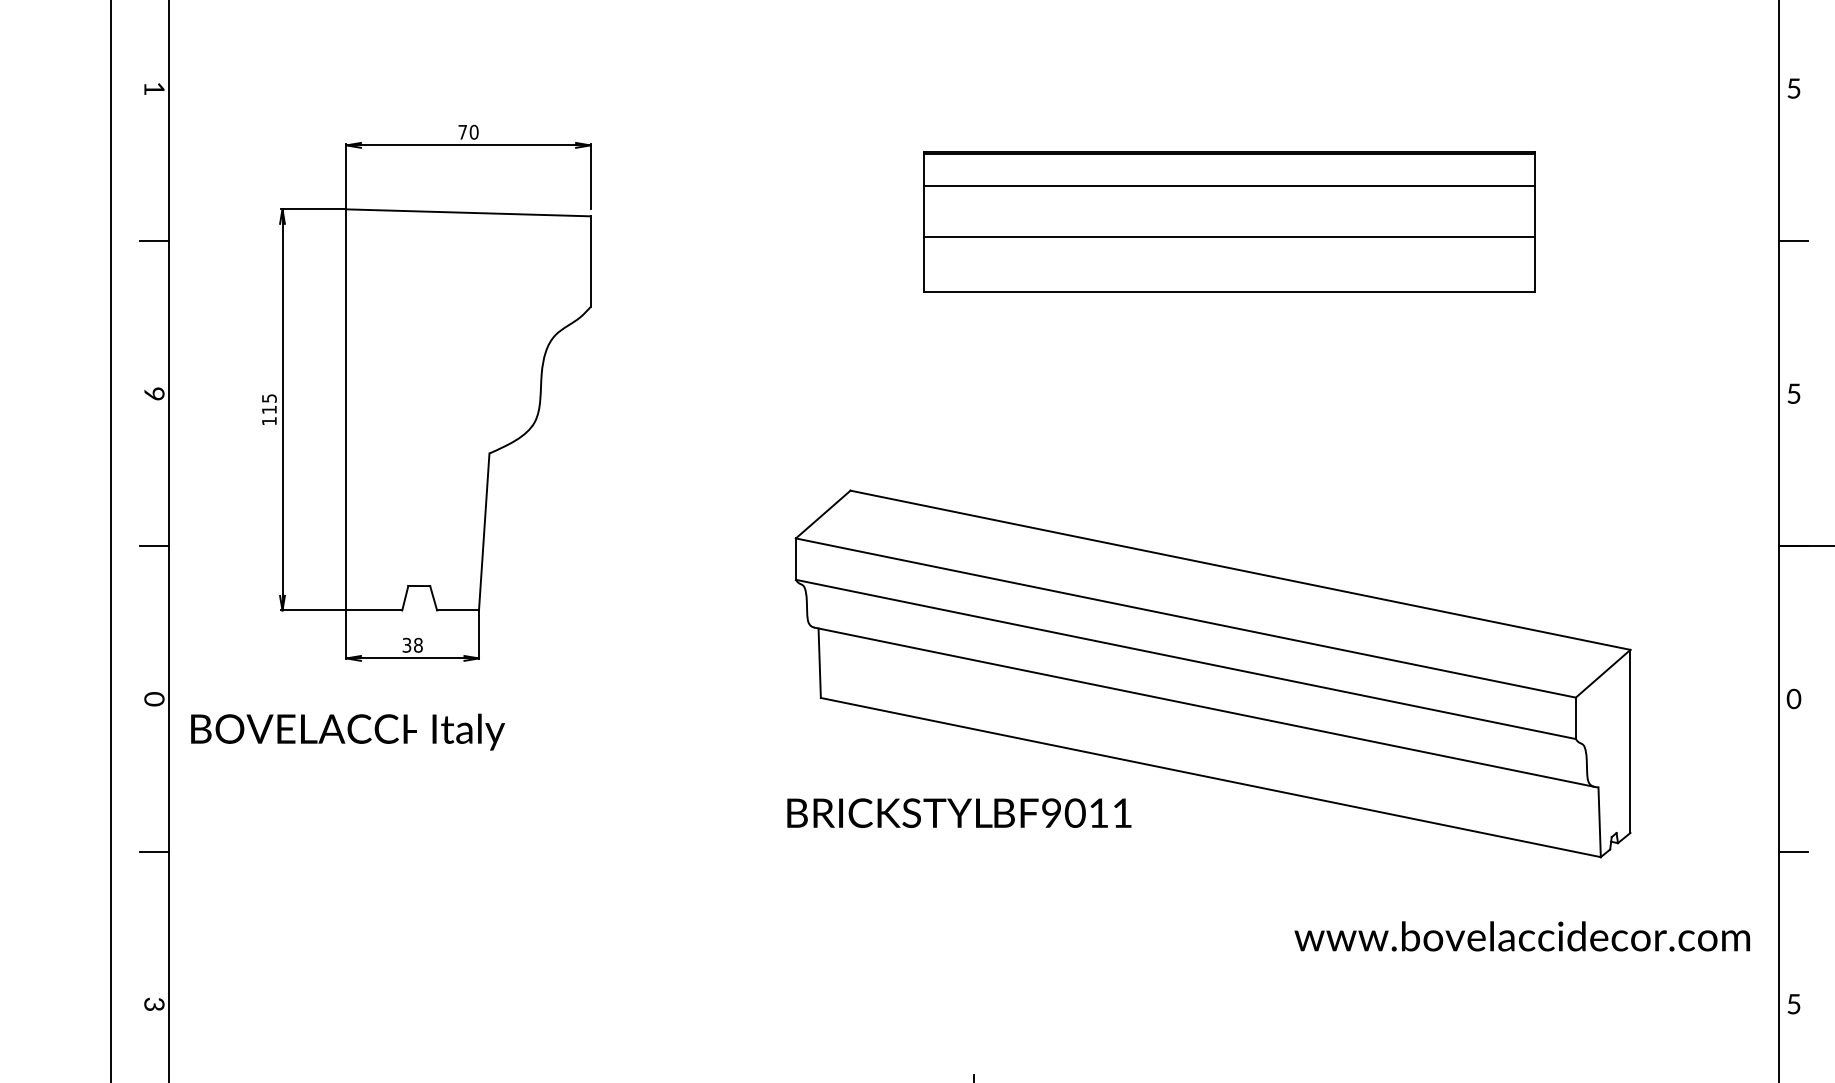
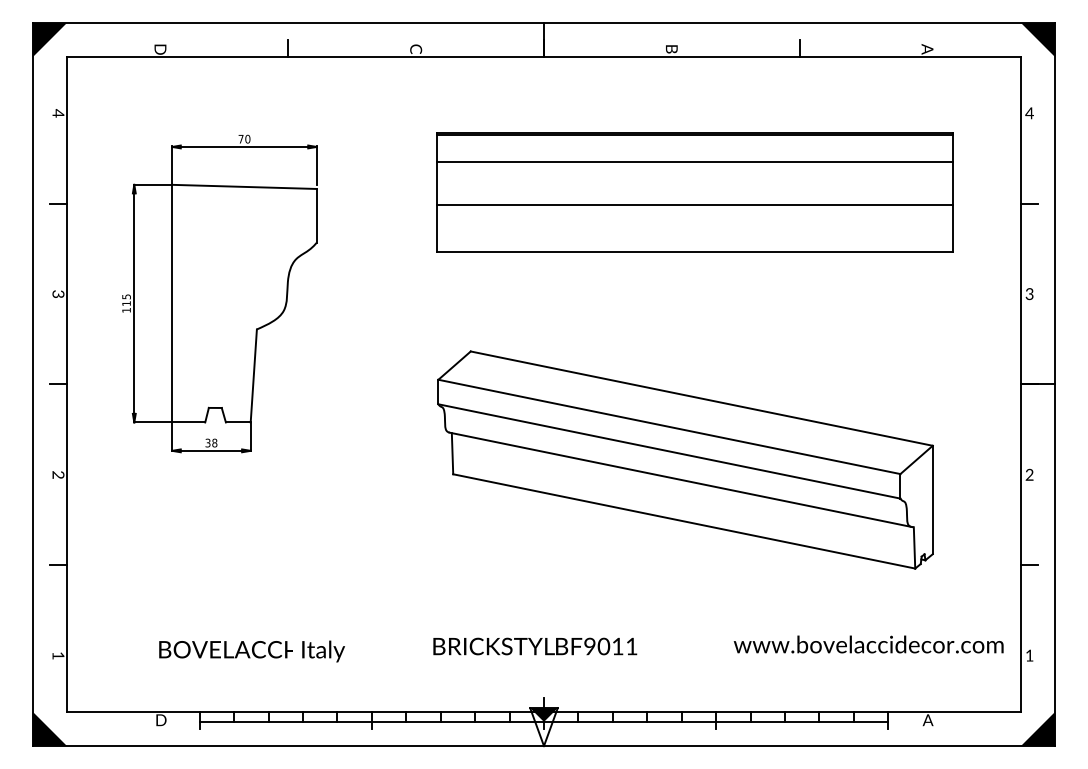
text: (154, 88) -> (58, 113), 1 -> 4
text: (1793, 88) -> (1029, 113), 5 -> 4
part: (1228, 222) -> (694, 192), size x1.43
text: (152, 392) -> (57, 293), 9 -> 3
text: (1793, 392) -> (1029, 293), 5 -> 3
text: (152, 698) -> (57, 474), 0 -> 2
text: (1793, 700) -> (1029, 475), 0 -> 2
text: (346, 732) -> (251, 651), moved
text: (959, 813) -> (535, 646), moved
text: (1521, 936) -> (868, 644), moved
text: (154, 1003) -> (58, 655), 3 -> 1
text: (1793, 1003) -> (1029, 655), 5 -> 1

